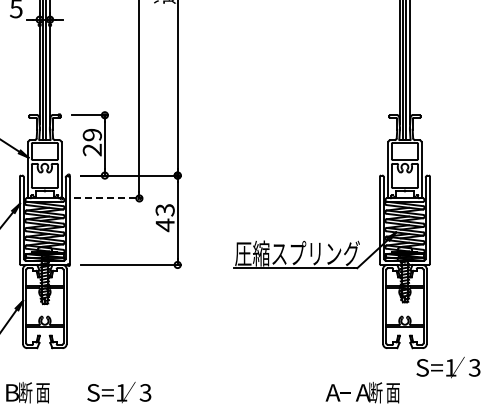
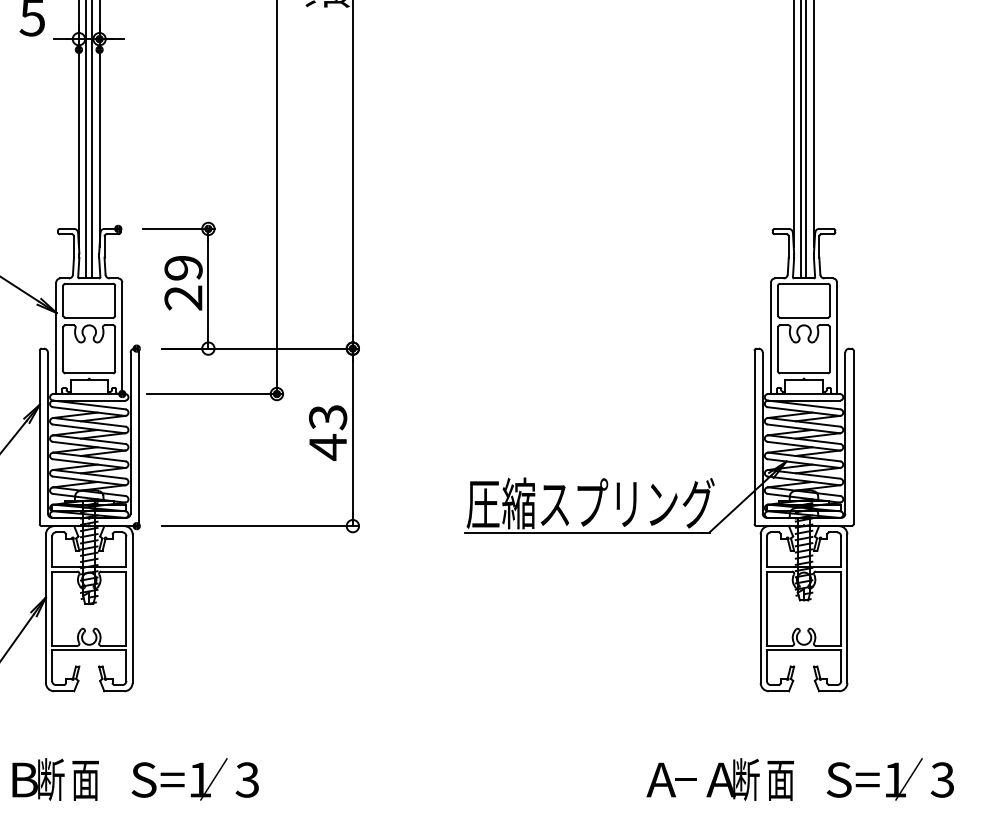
line: (108, 198) -> (215, 394), dashed -> solid
text: (448, 367) -> (890, 779), moved
text: (119, 392) -> (195, 779), moved

